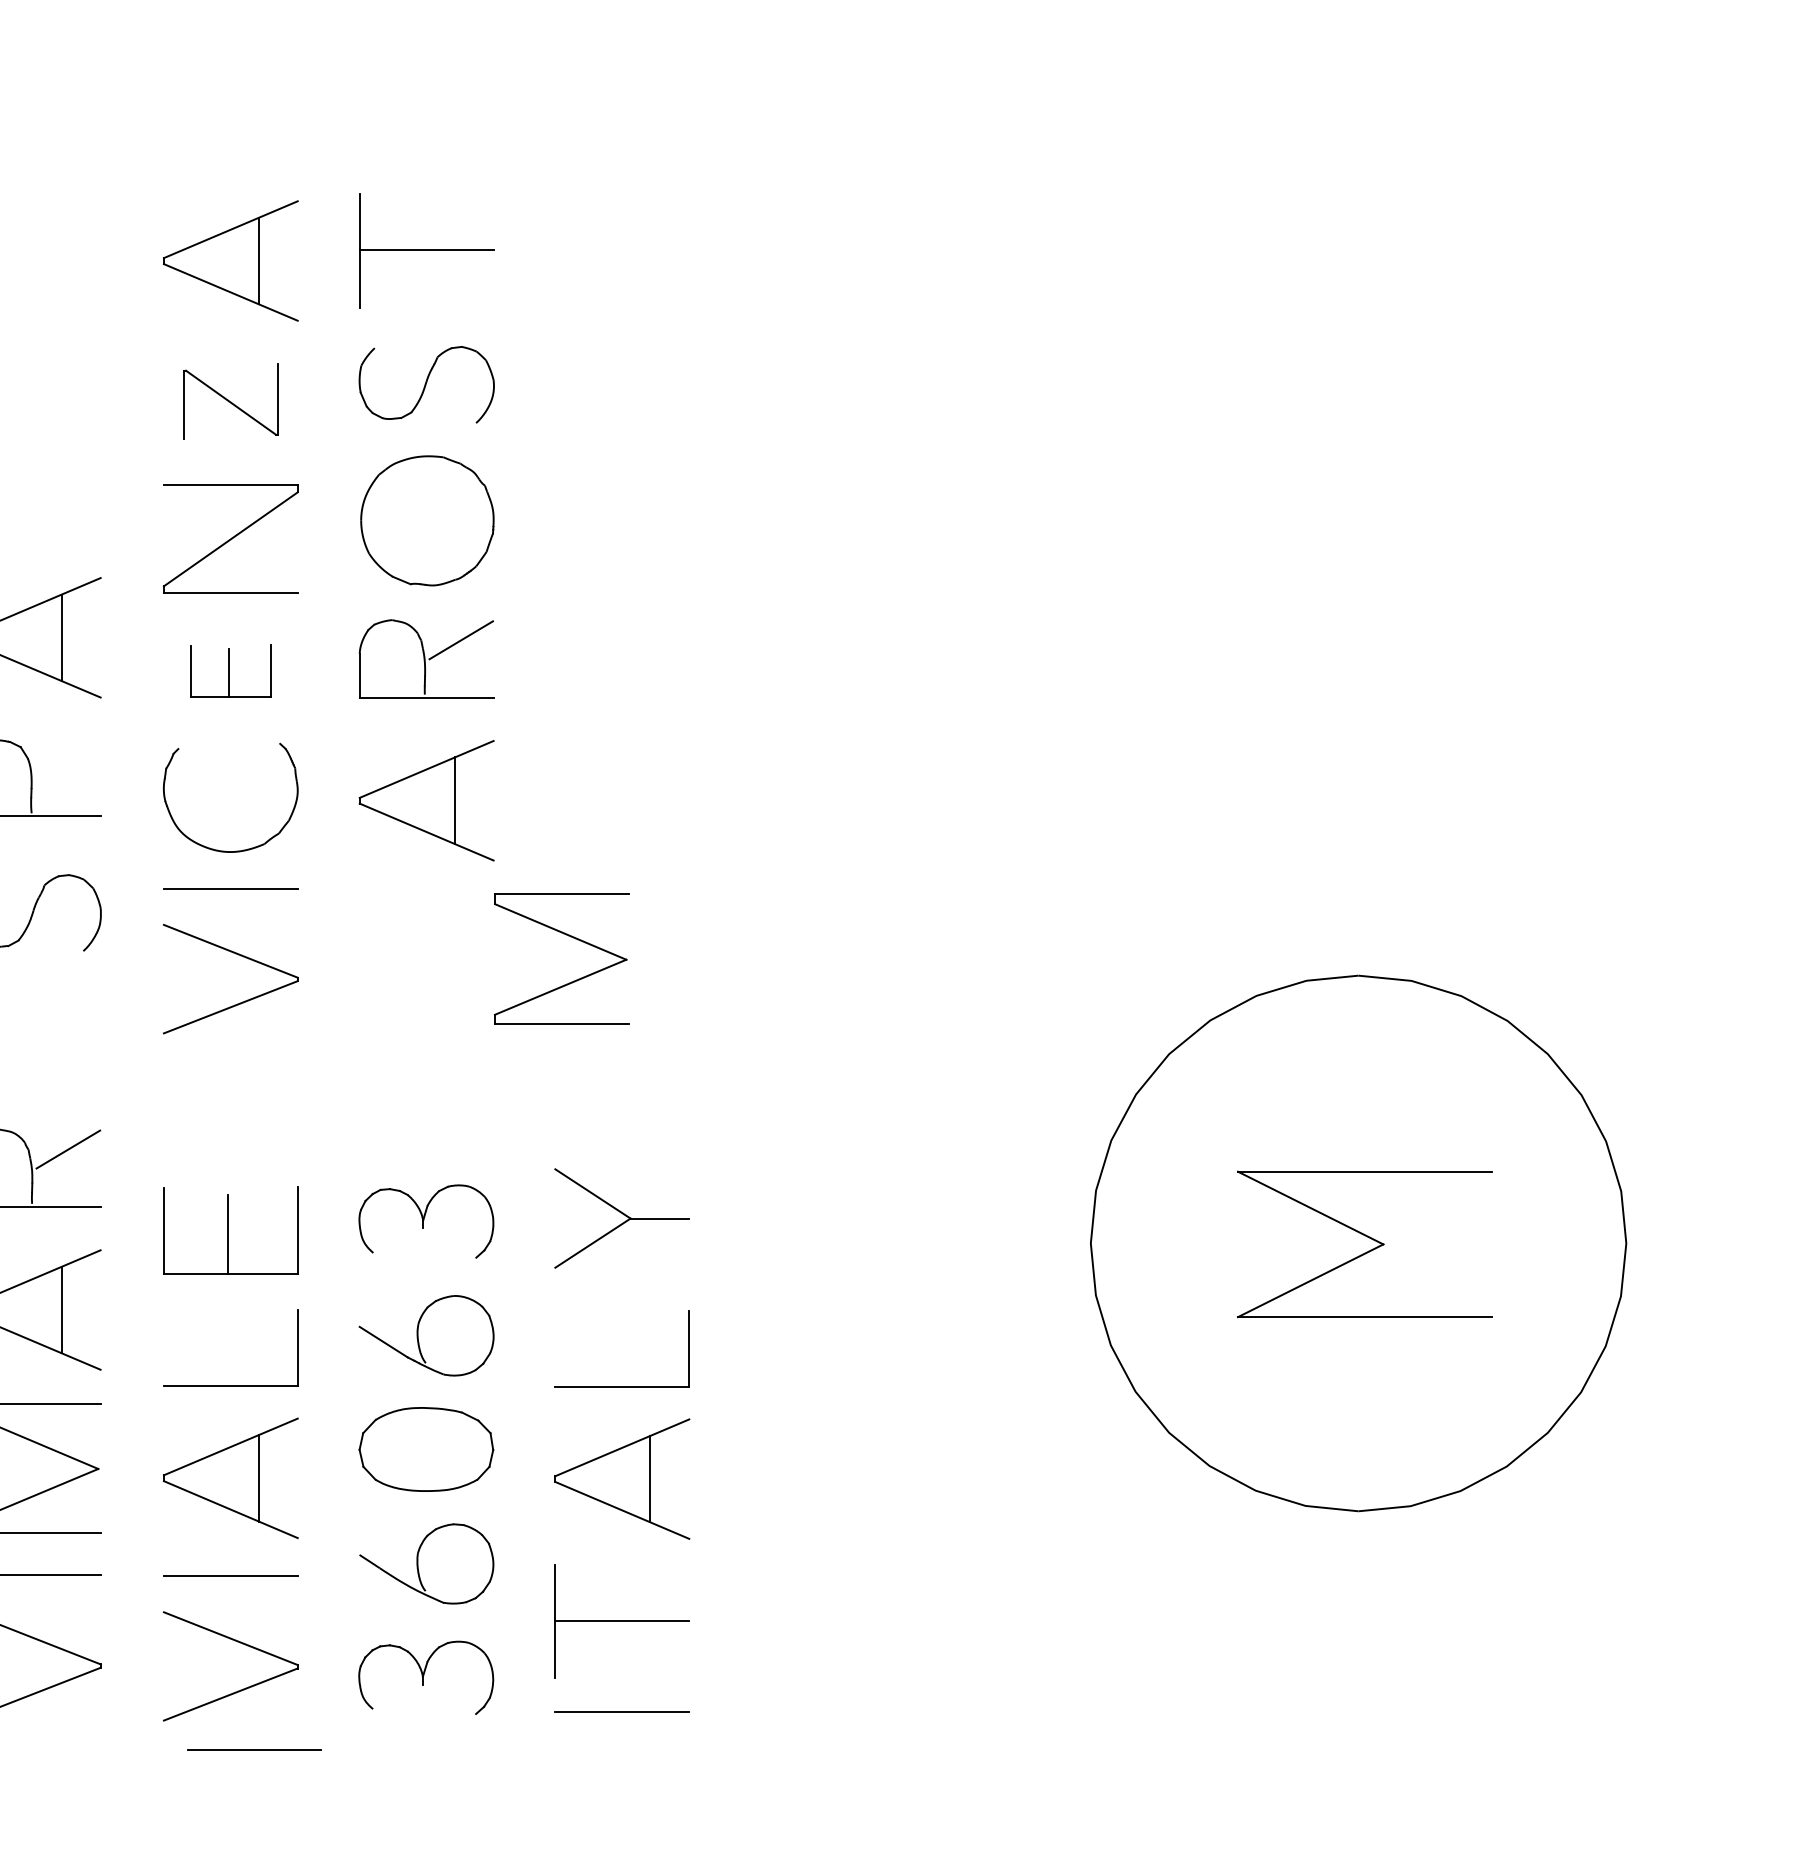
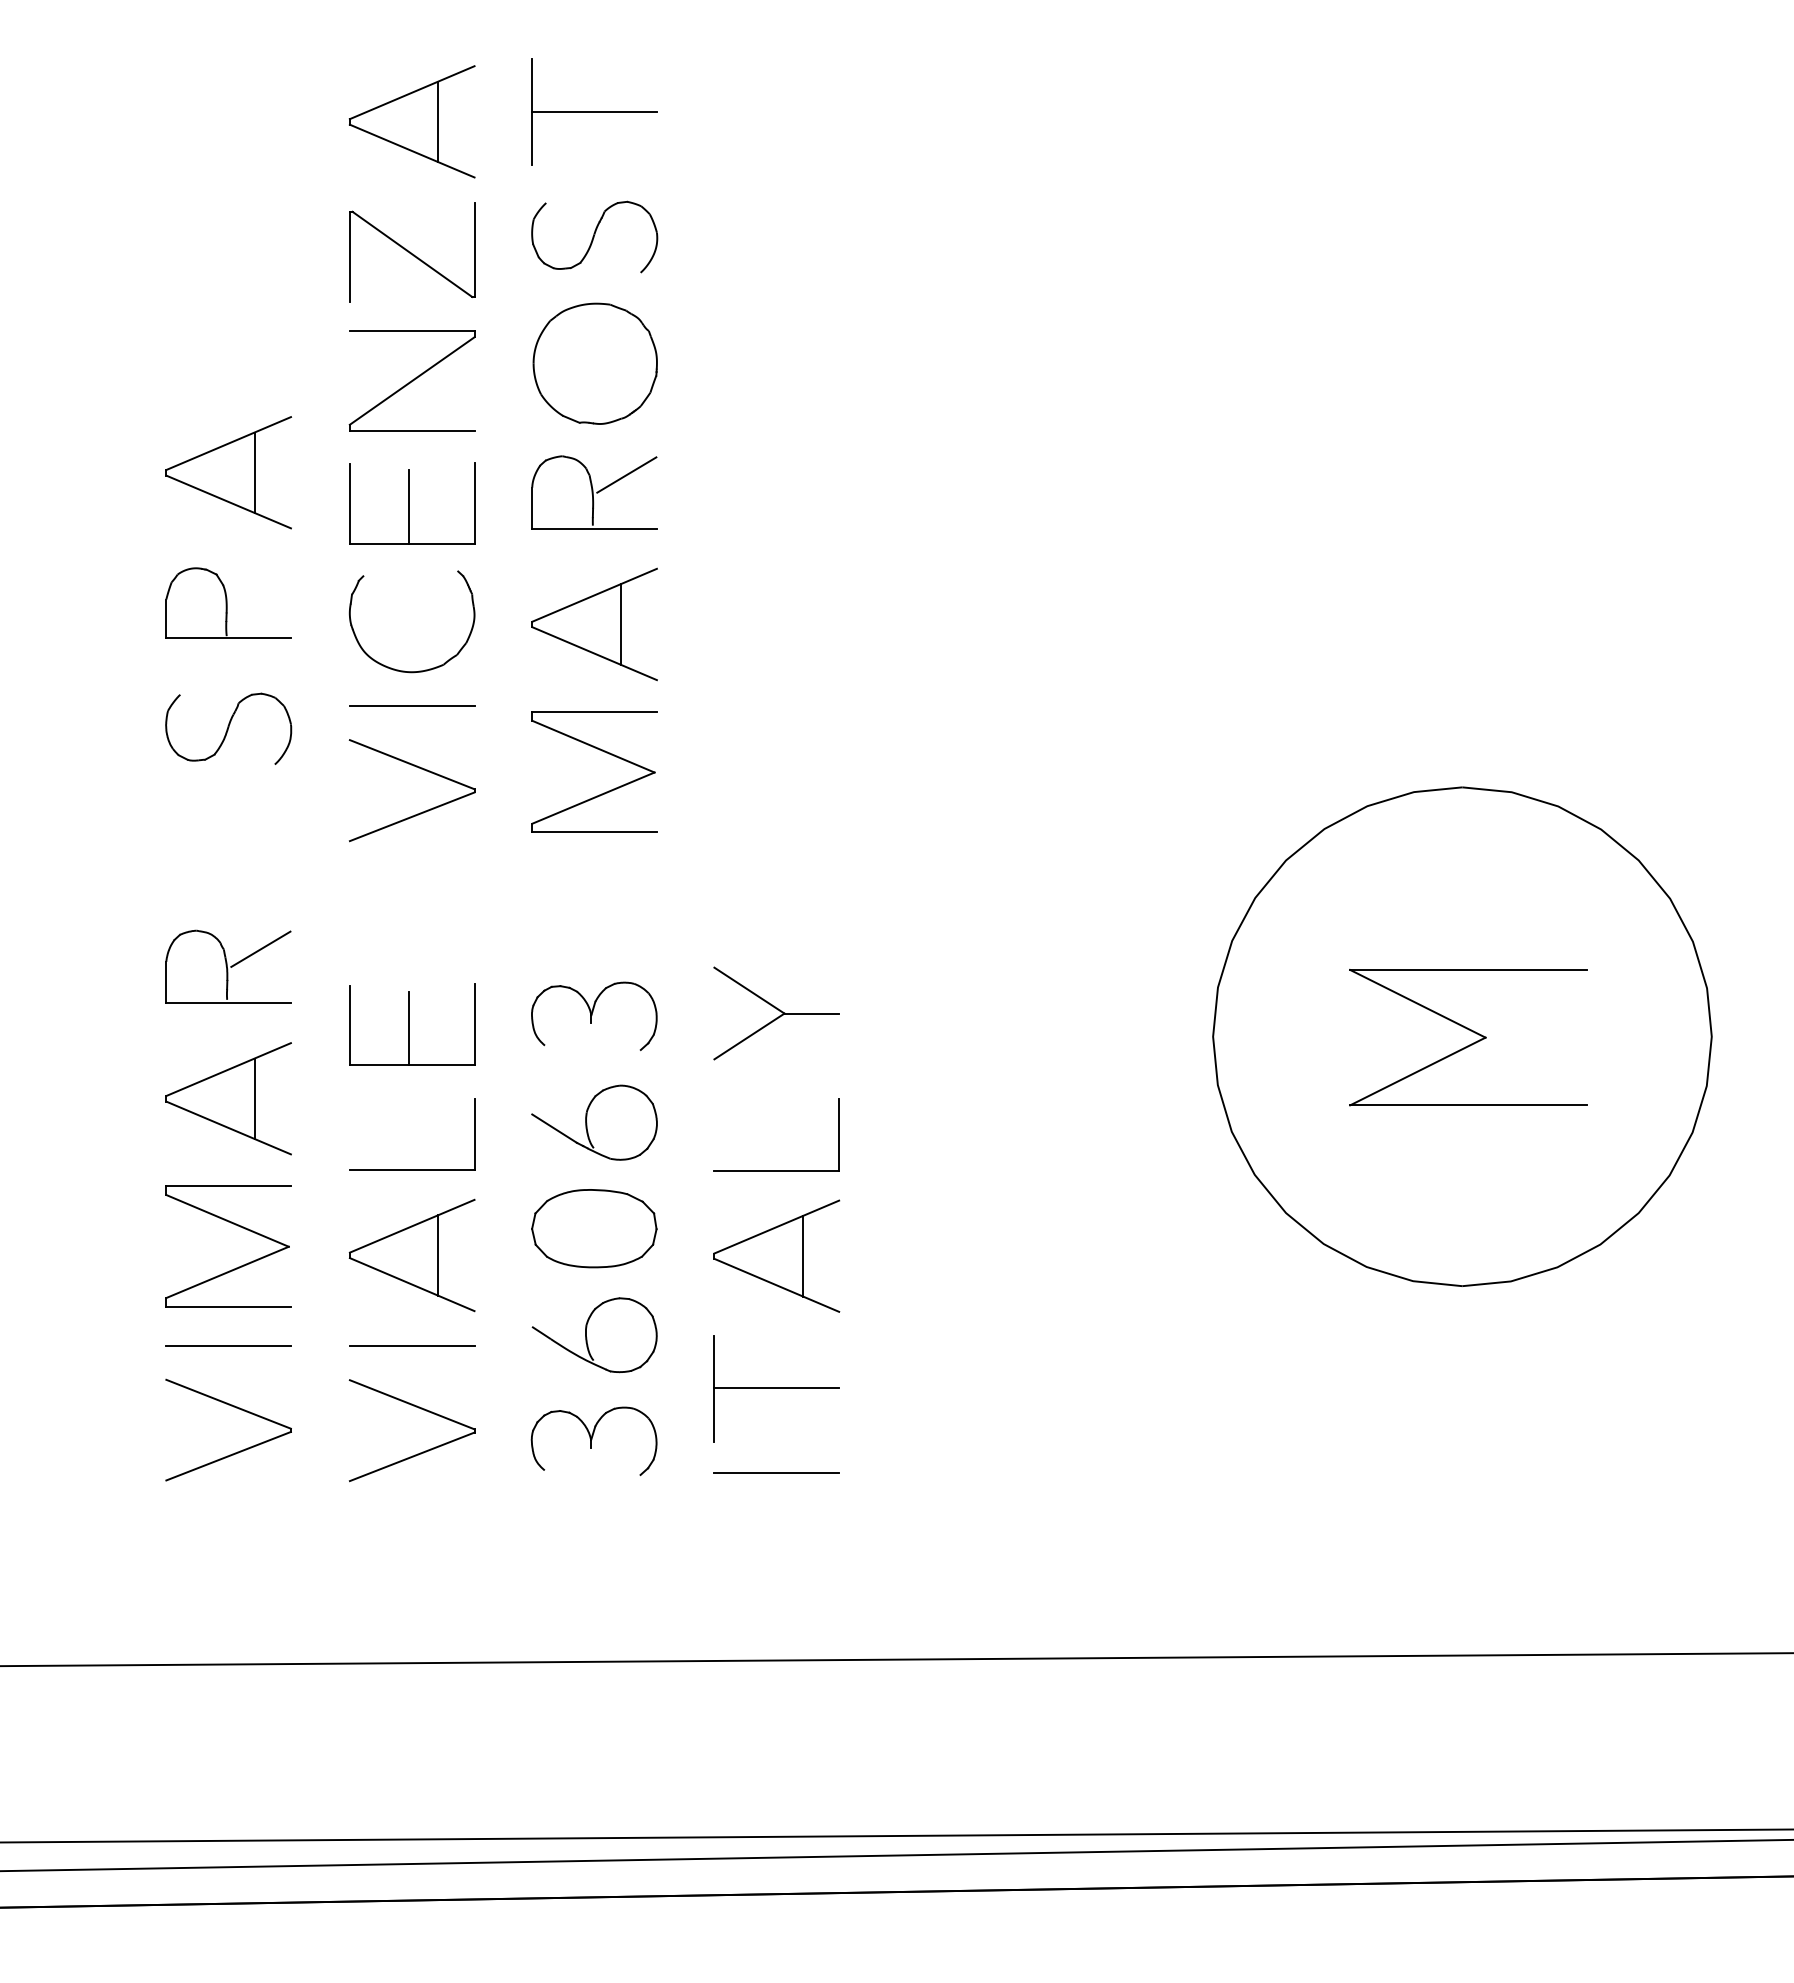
part: (231, 401) -> (412, 252), size x1.43
part: (231, 670) -> (412, 503), size x1.67
part: (569, 937) -> (601, 751), moved
line: (254, 1748) -> (434, 1507), removed

